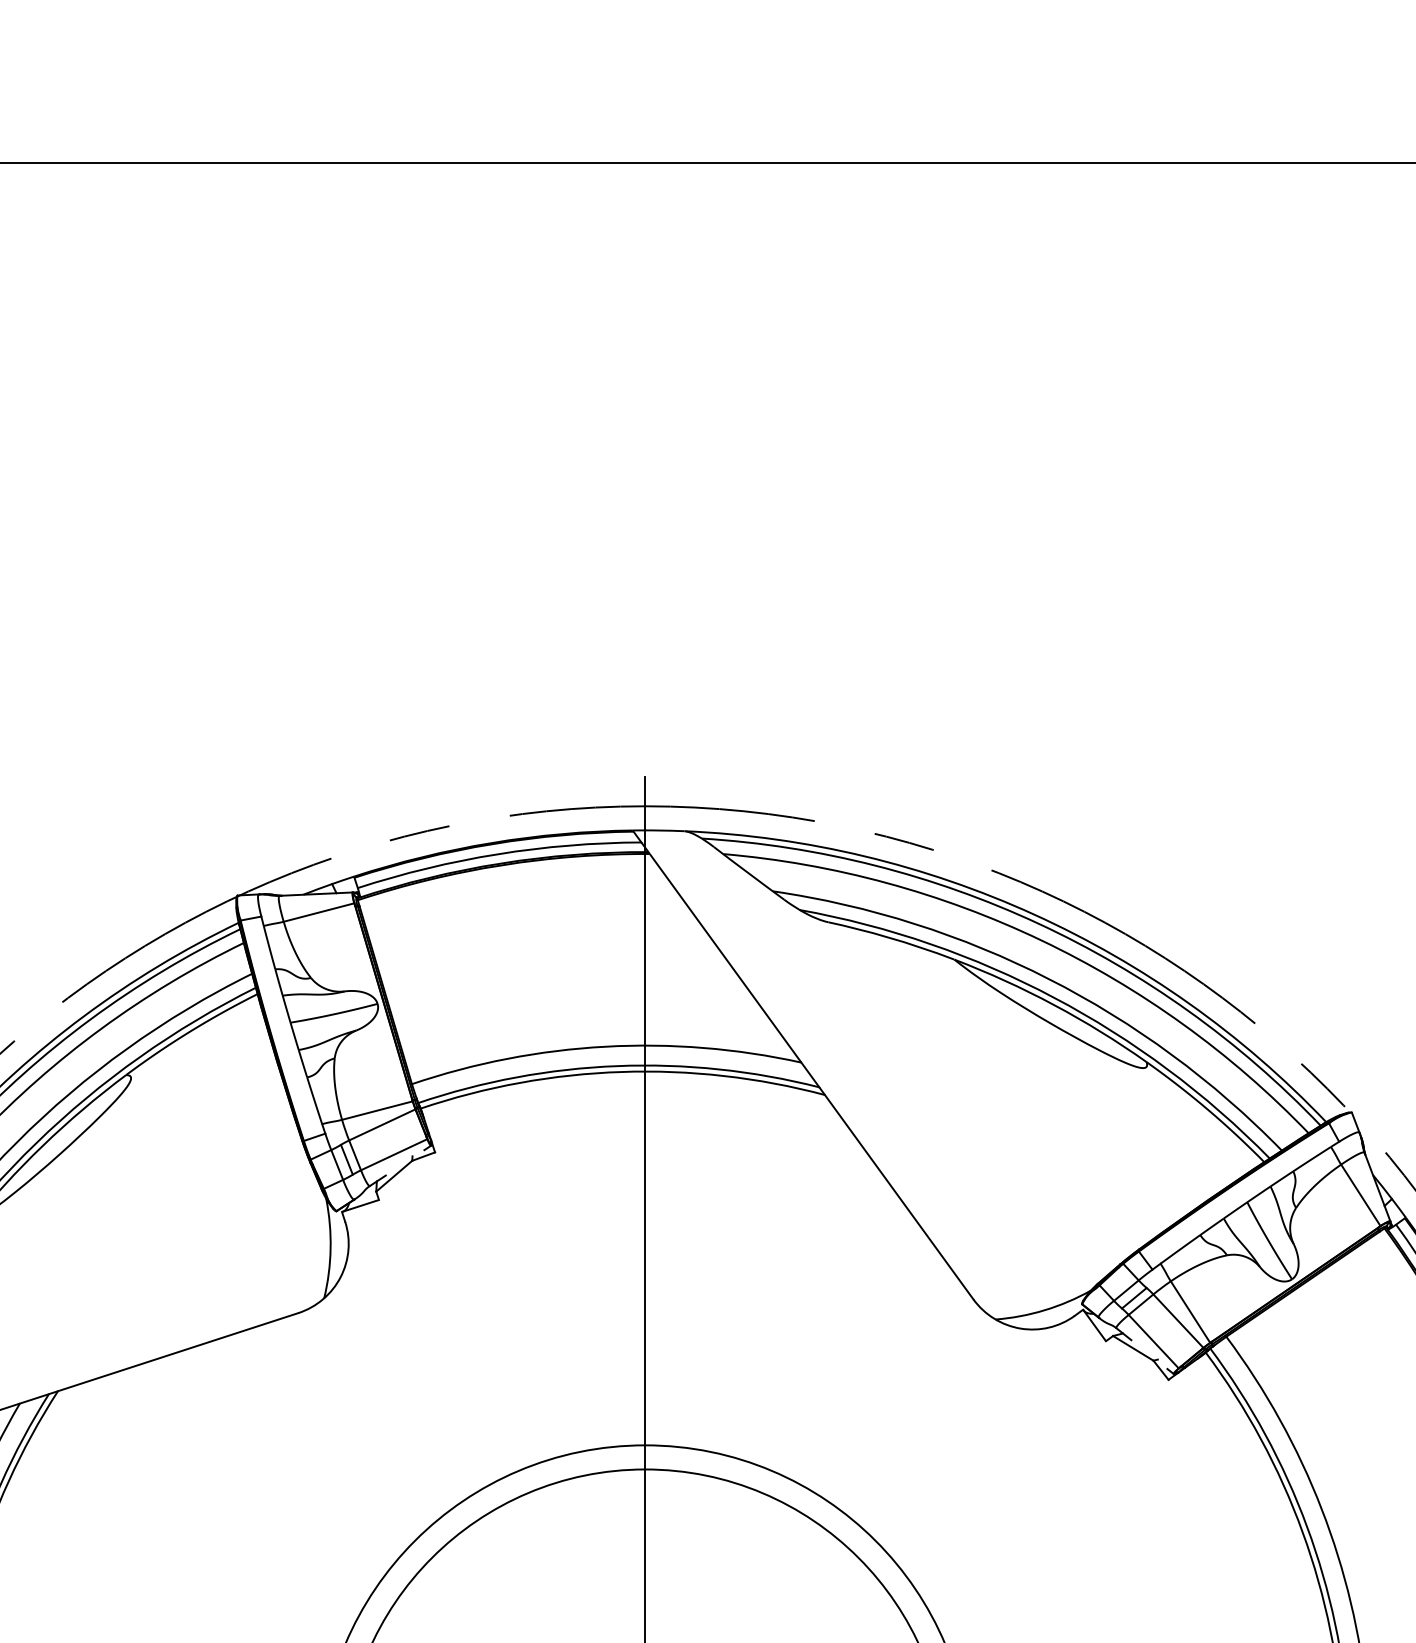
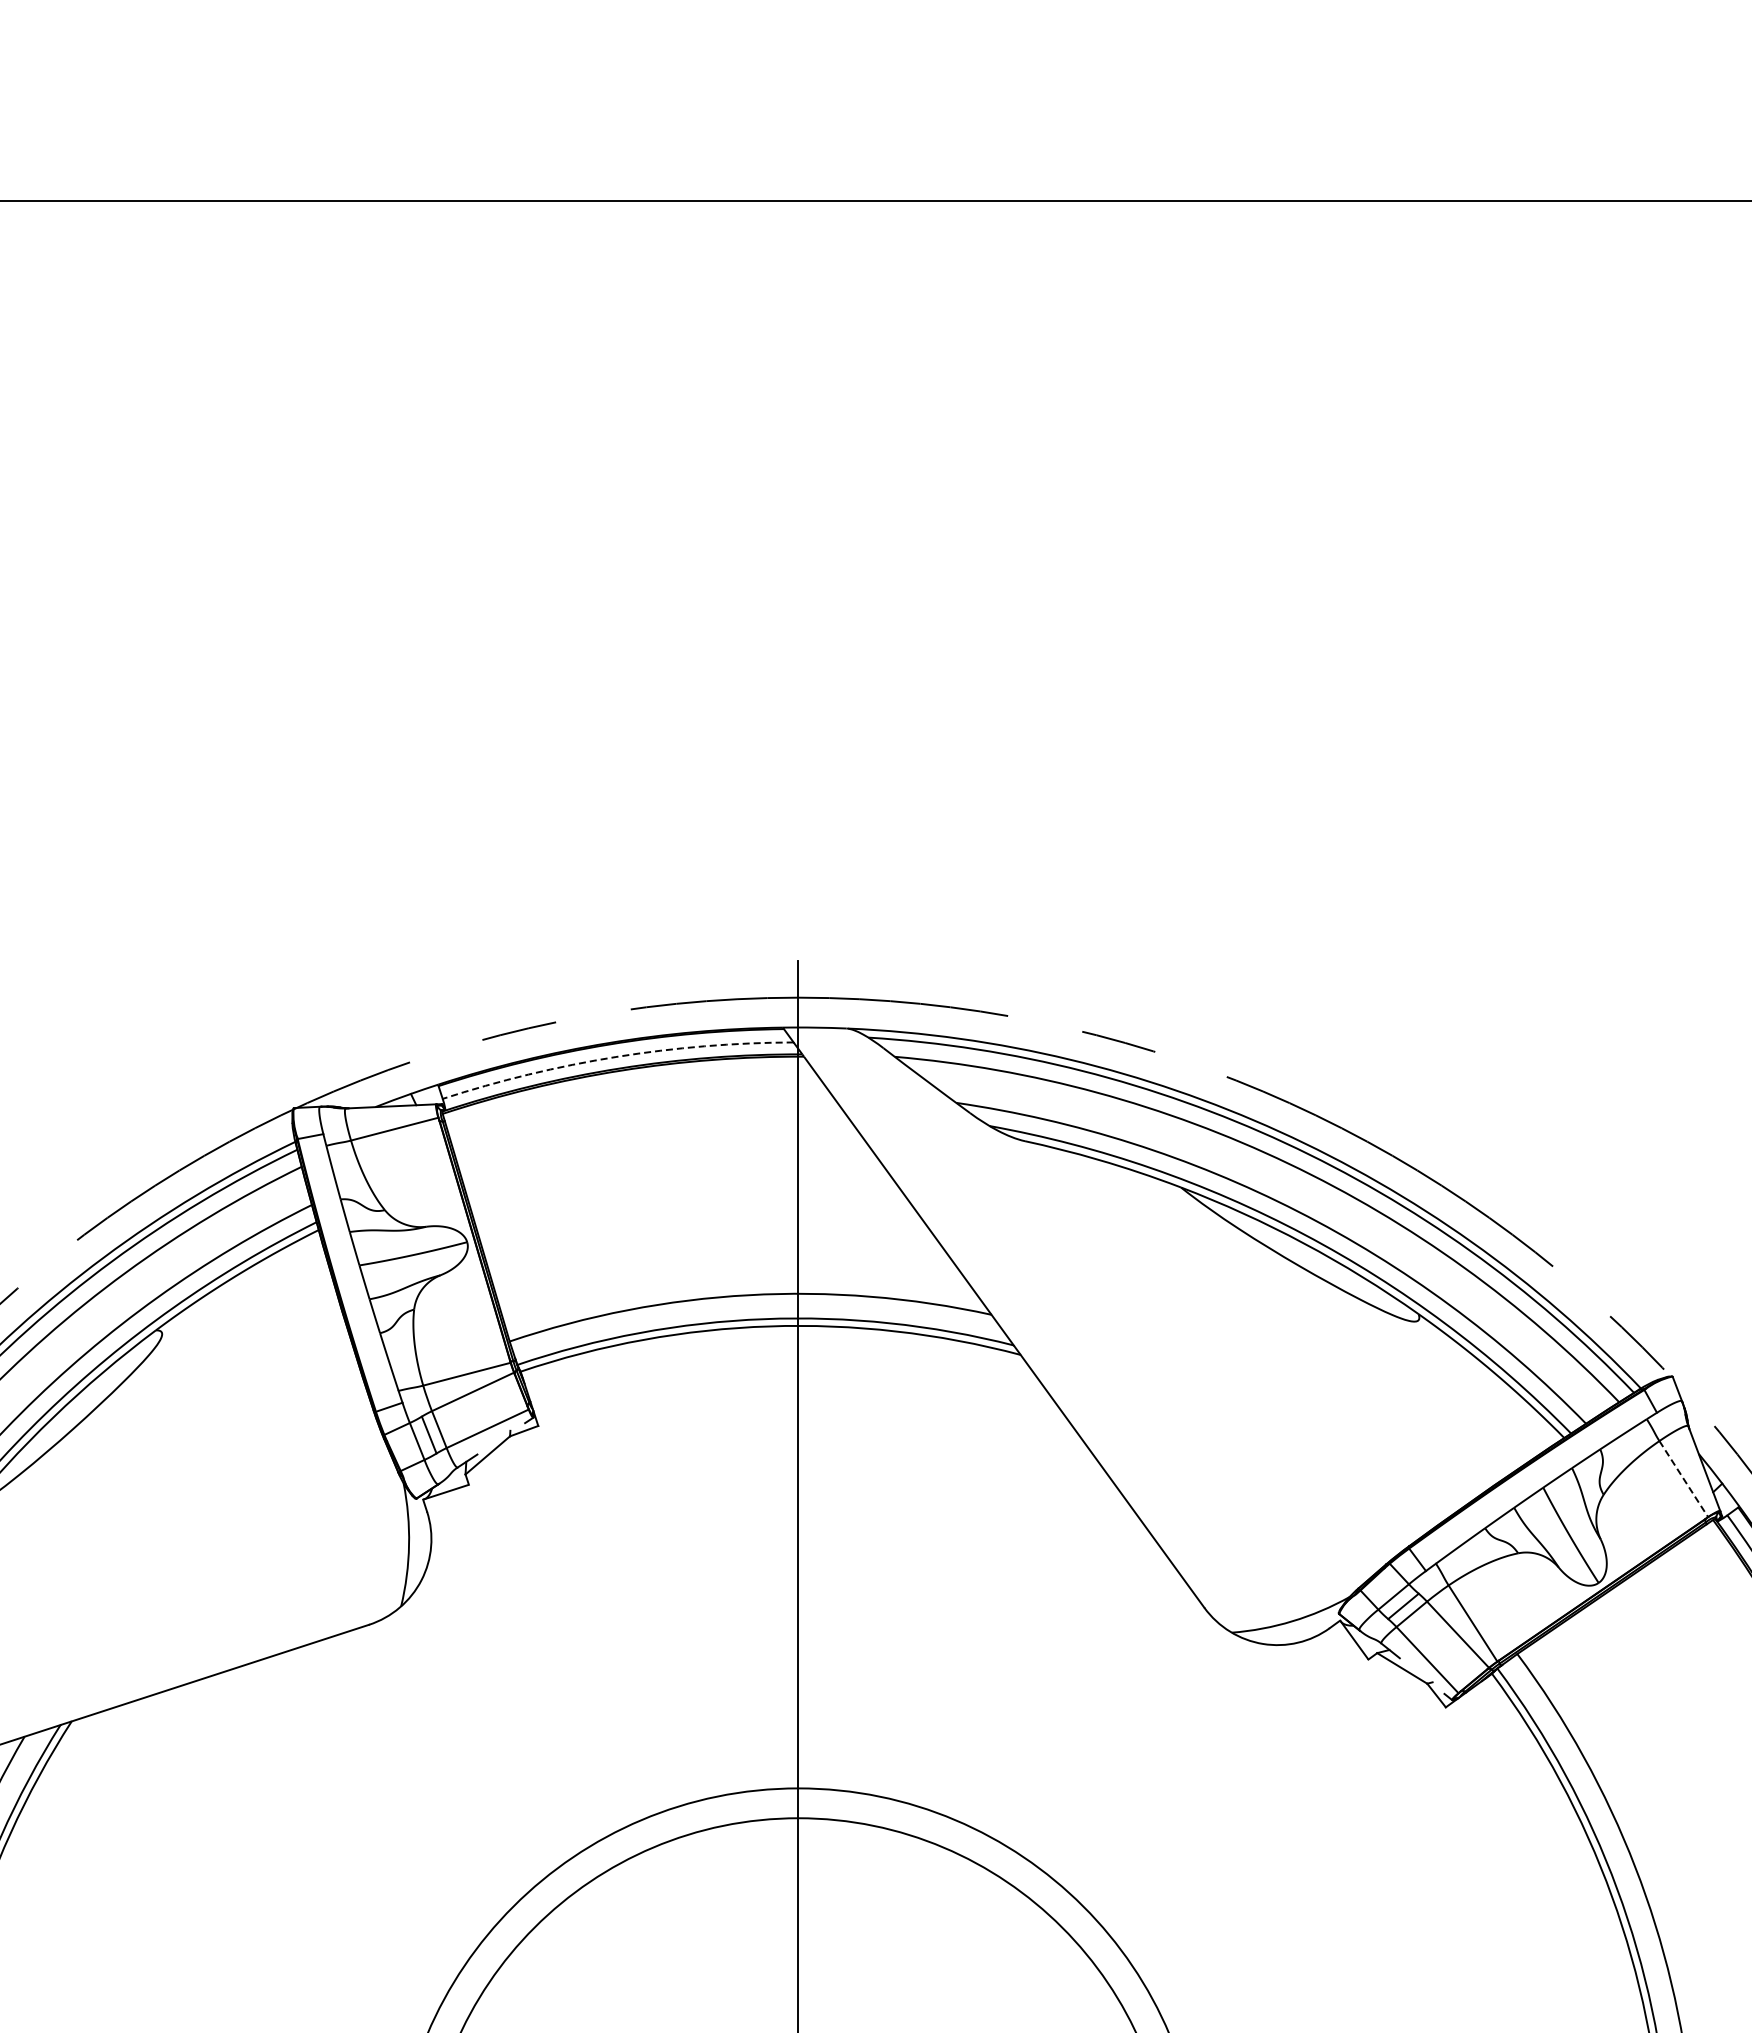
arc: (497, 854) -> (615, 1057), solid -> dashed
line: (1361, 1195) -> (1684, 1479), solid -> dashed

